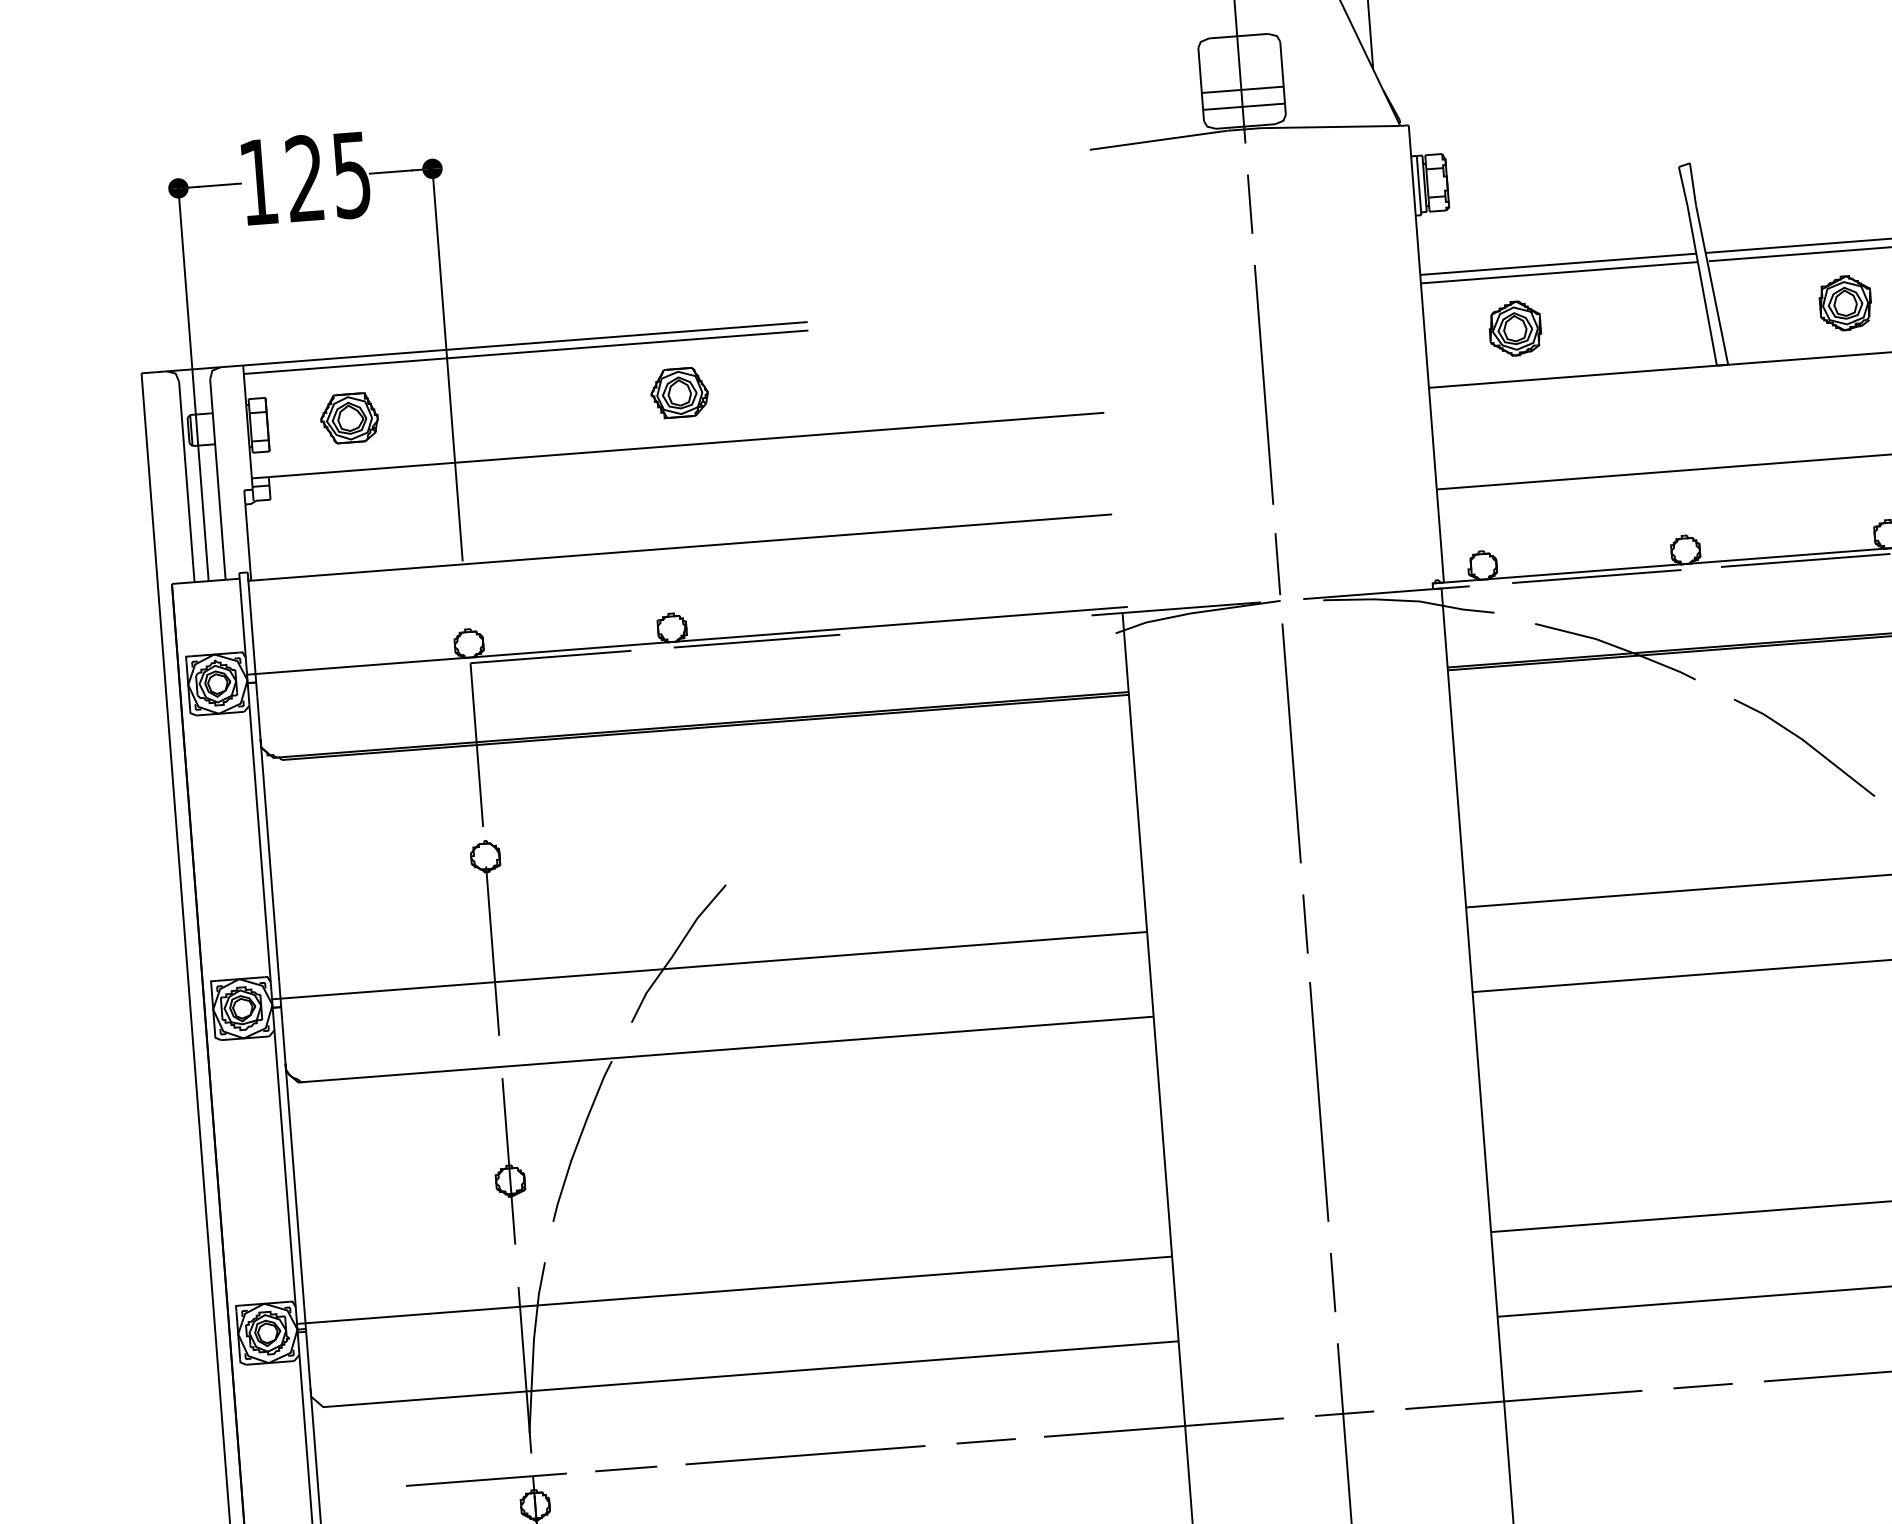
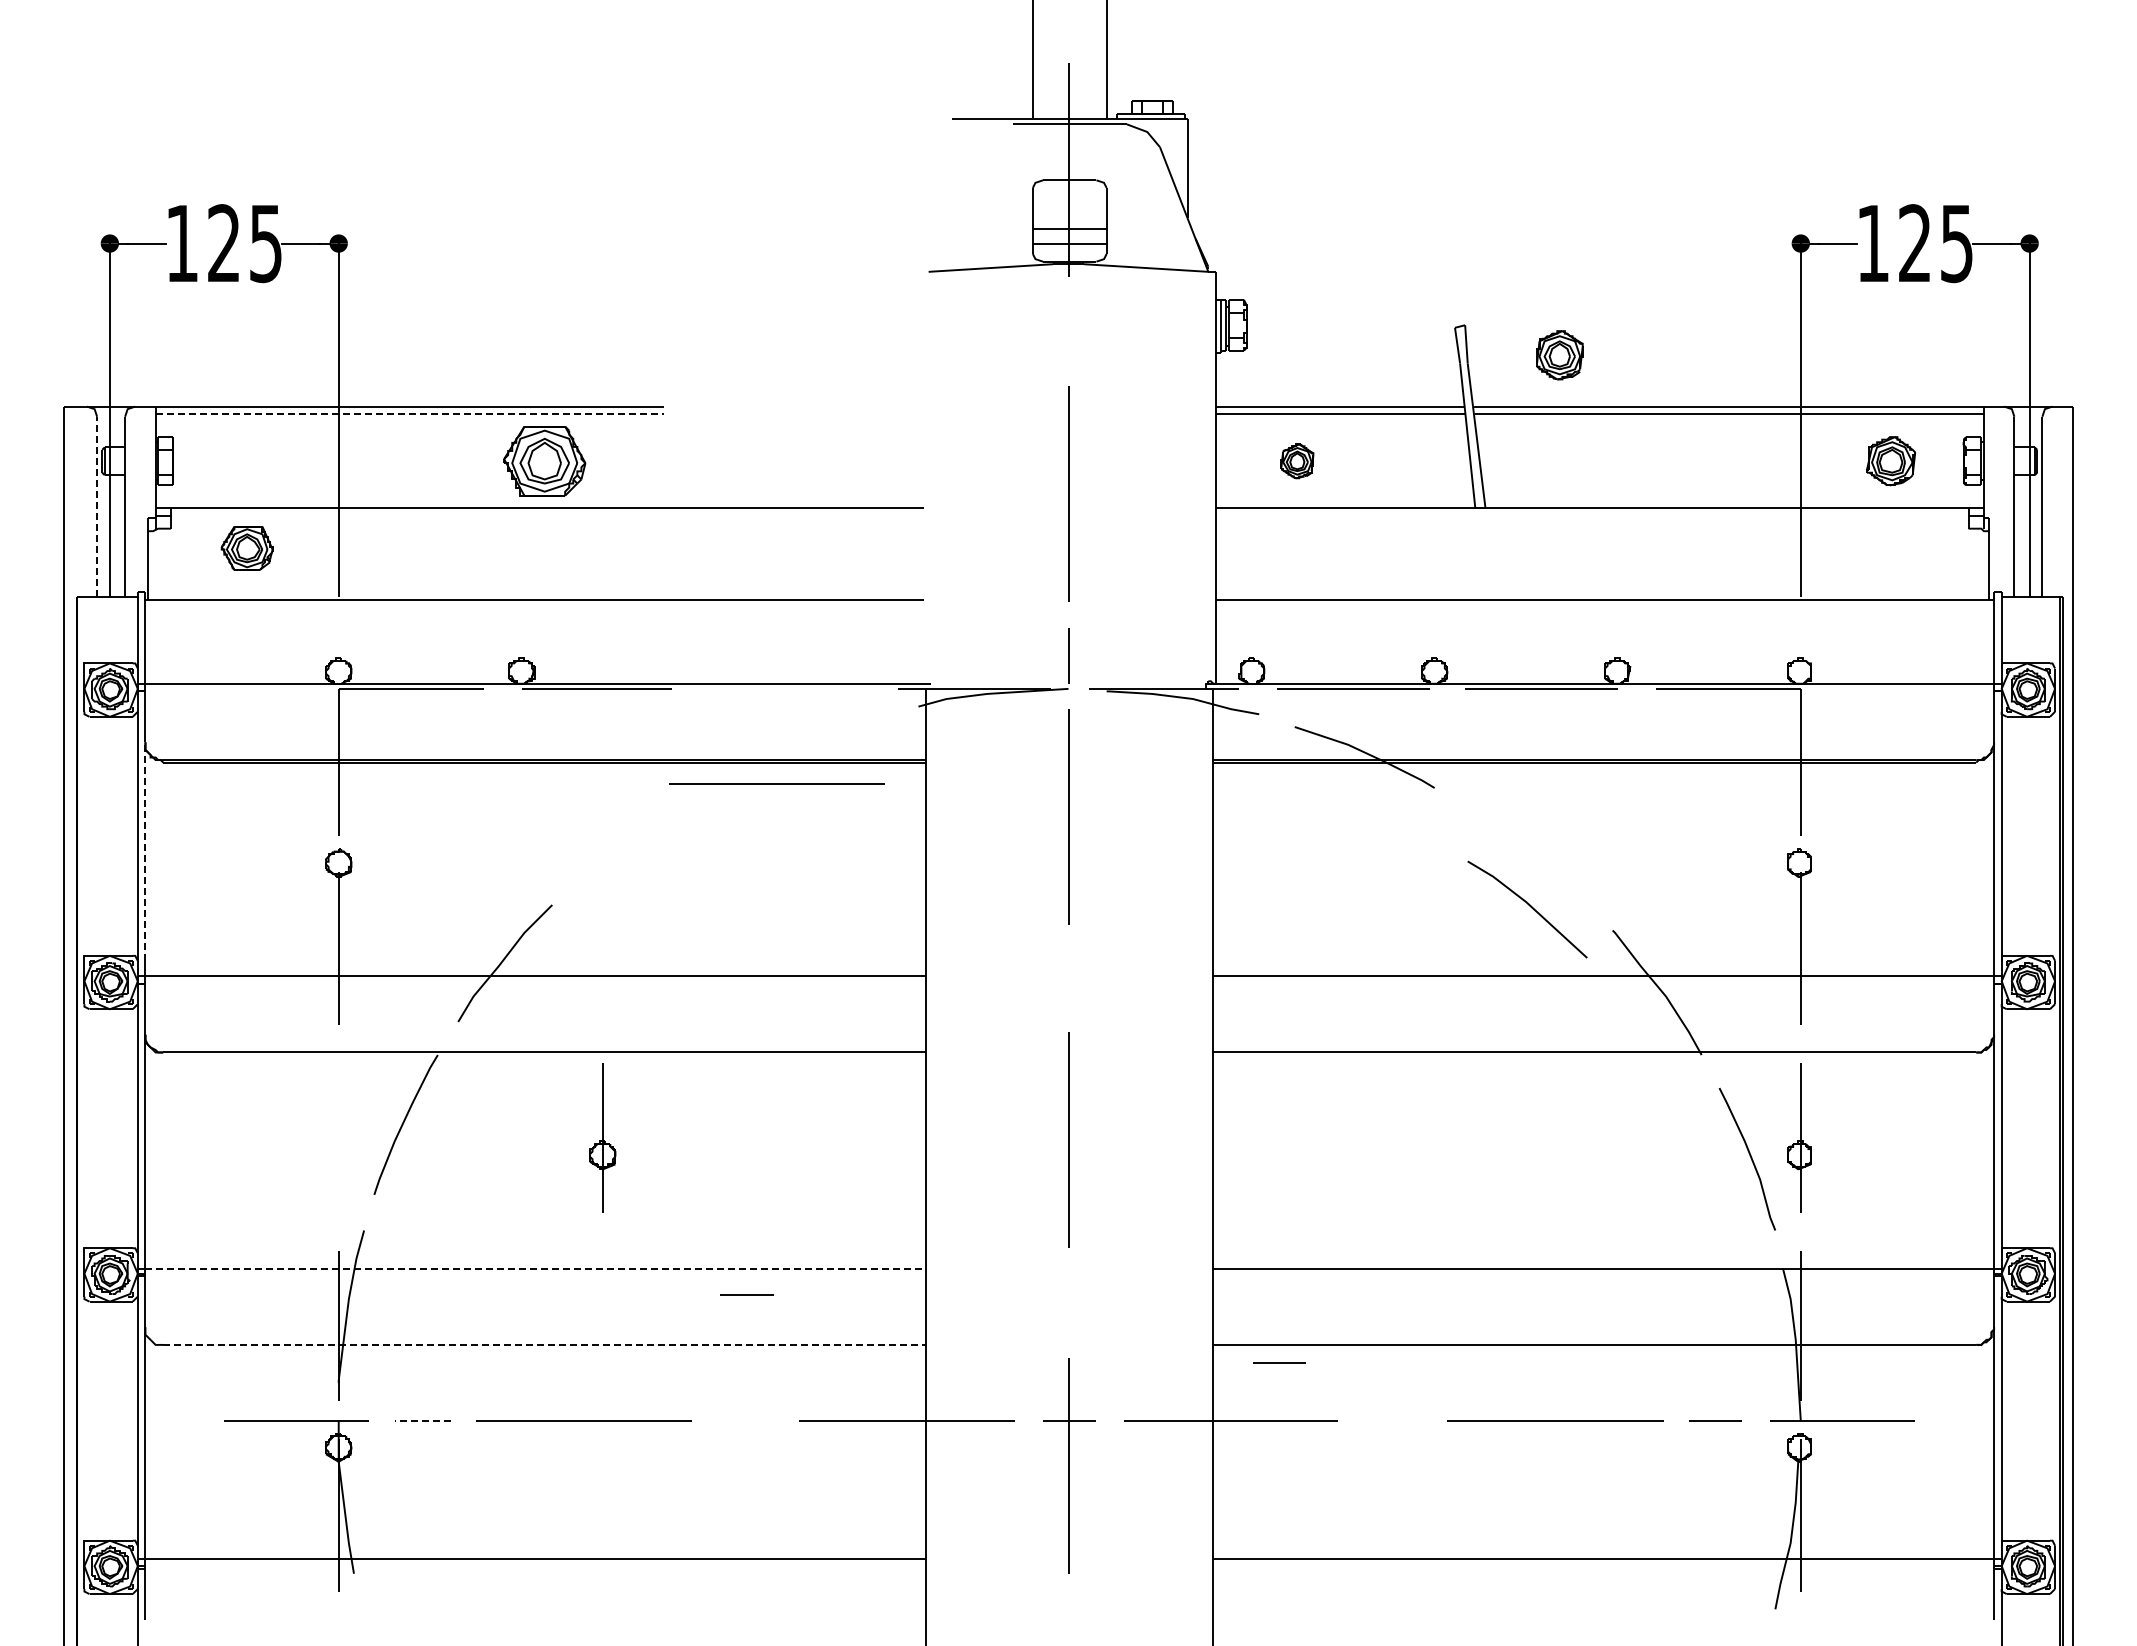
line: (1250, 204) -> (1068, 331), removed
part: (1845, 303) -> (1559, 355), moved
part: (1515, 328) -> (1297, 461), size x0.7
line: (526, 352) -> (410, 414), solid -> dashed
part: (679, 393) -> (544, 461), size x1.6
part: (348, 418) -> (246, 548), moved
line: (187, 481) -> (97, 506), solid -> dashed
line: (964, 730) -> (776, 783), added
line: (1806, 744) -> (1529, 906), moved
line: (269, 860) -> (145, 851), solid -> dashed
line: (1305, 923) -> (1068, 979), removed
part: (508, 1161) -> (602, 1137), moved
line: (1333, 1282) -> (1068, 1302), removed
line: (739, 1289) -> (536, 1268), solid -> dashed
line: (756, 1373) -> (545, 1344), solid -> dashed
line: (1702, 1385) -> (1279, 1362), moved
line: (985, 1440) -> (746, 1294), moved
line: (626, 1469) -> (422, 1421), solid -> dashed

